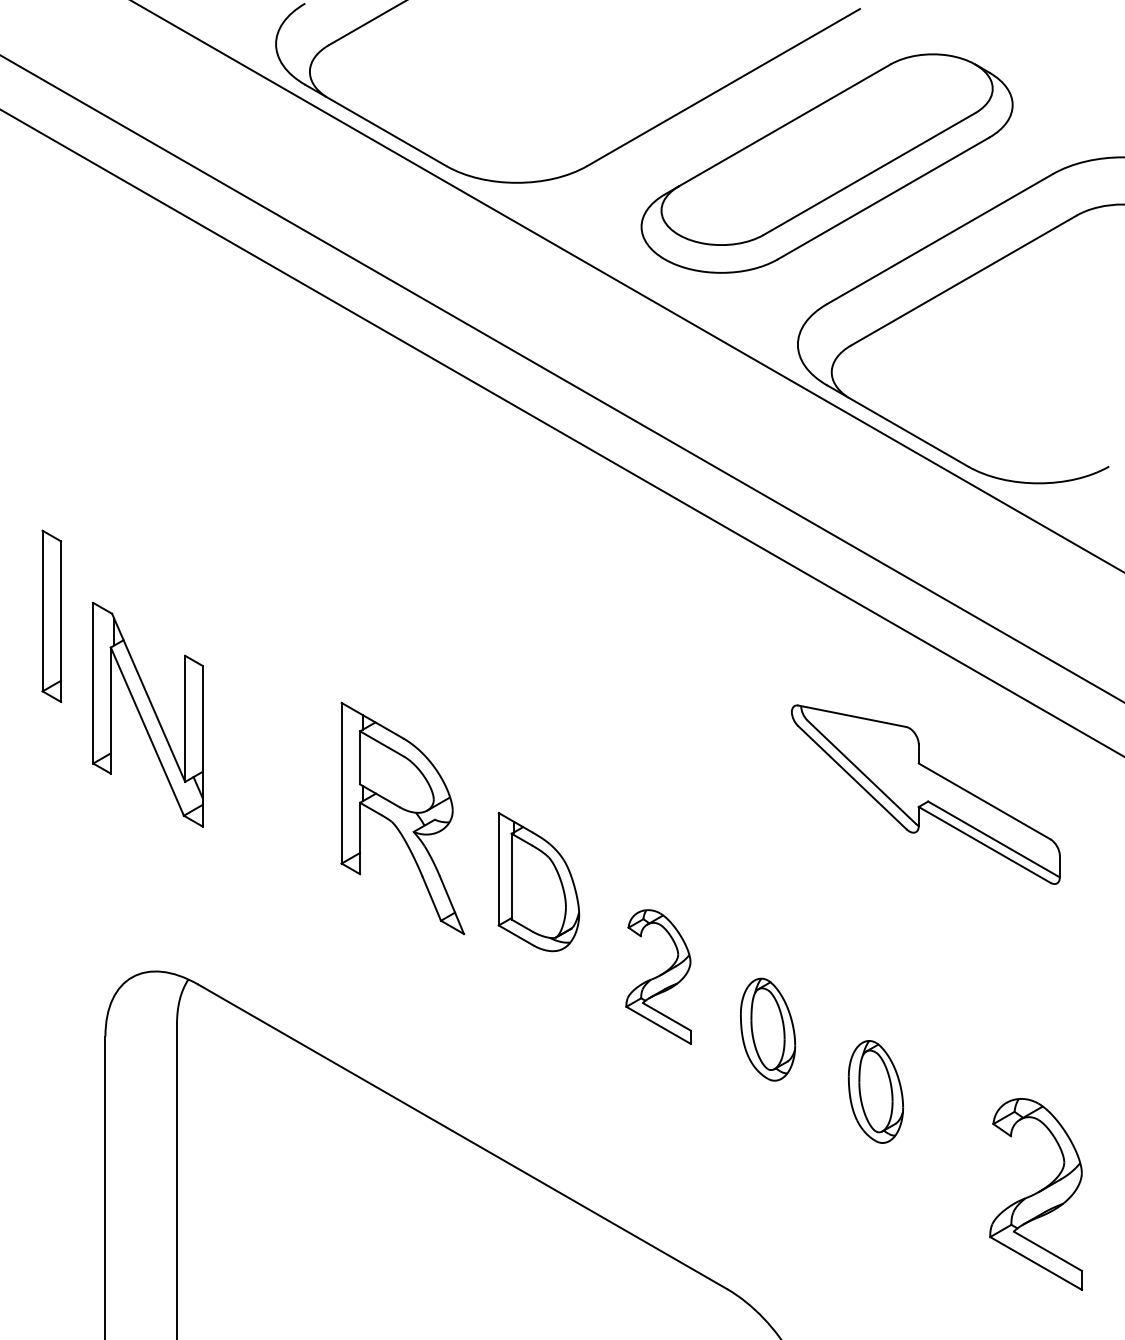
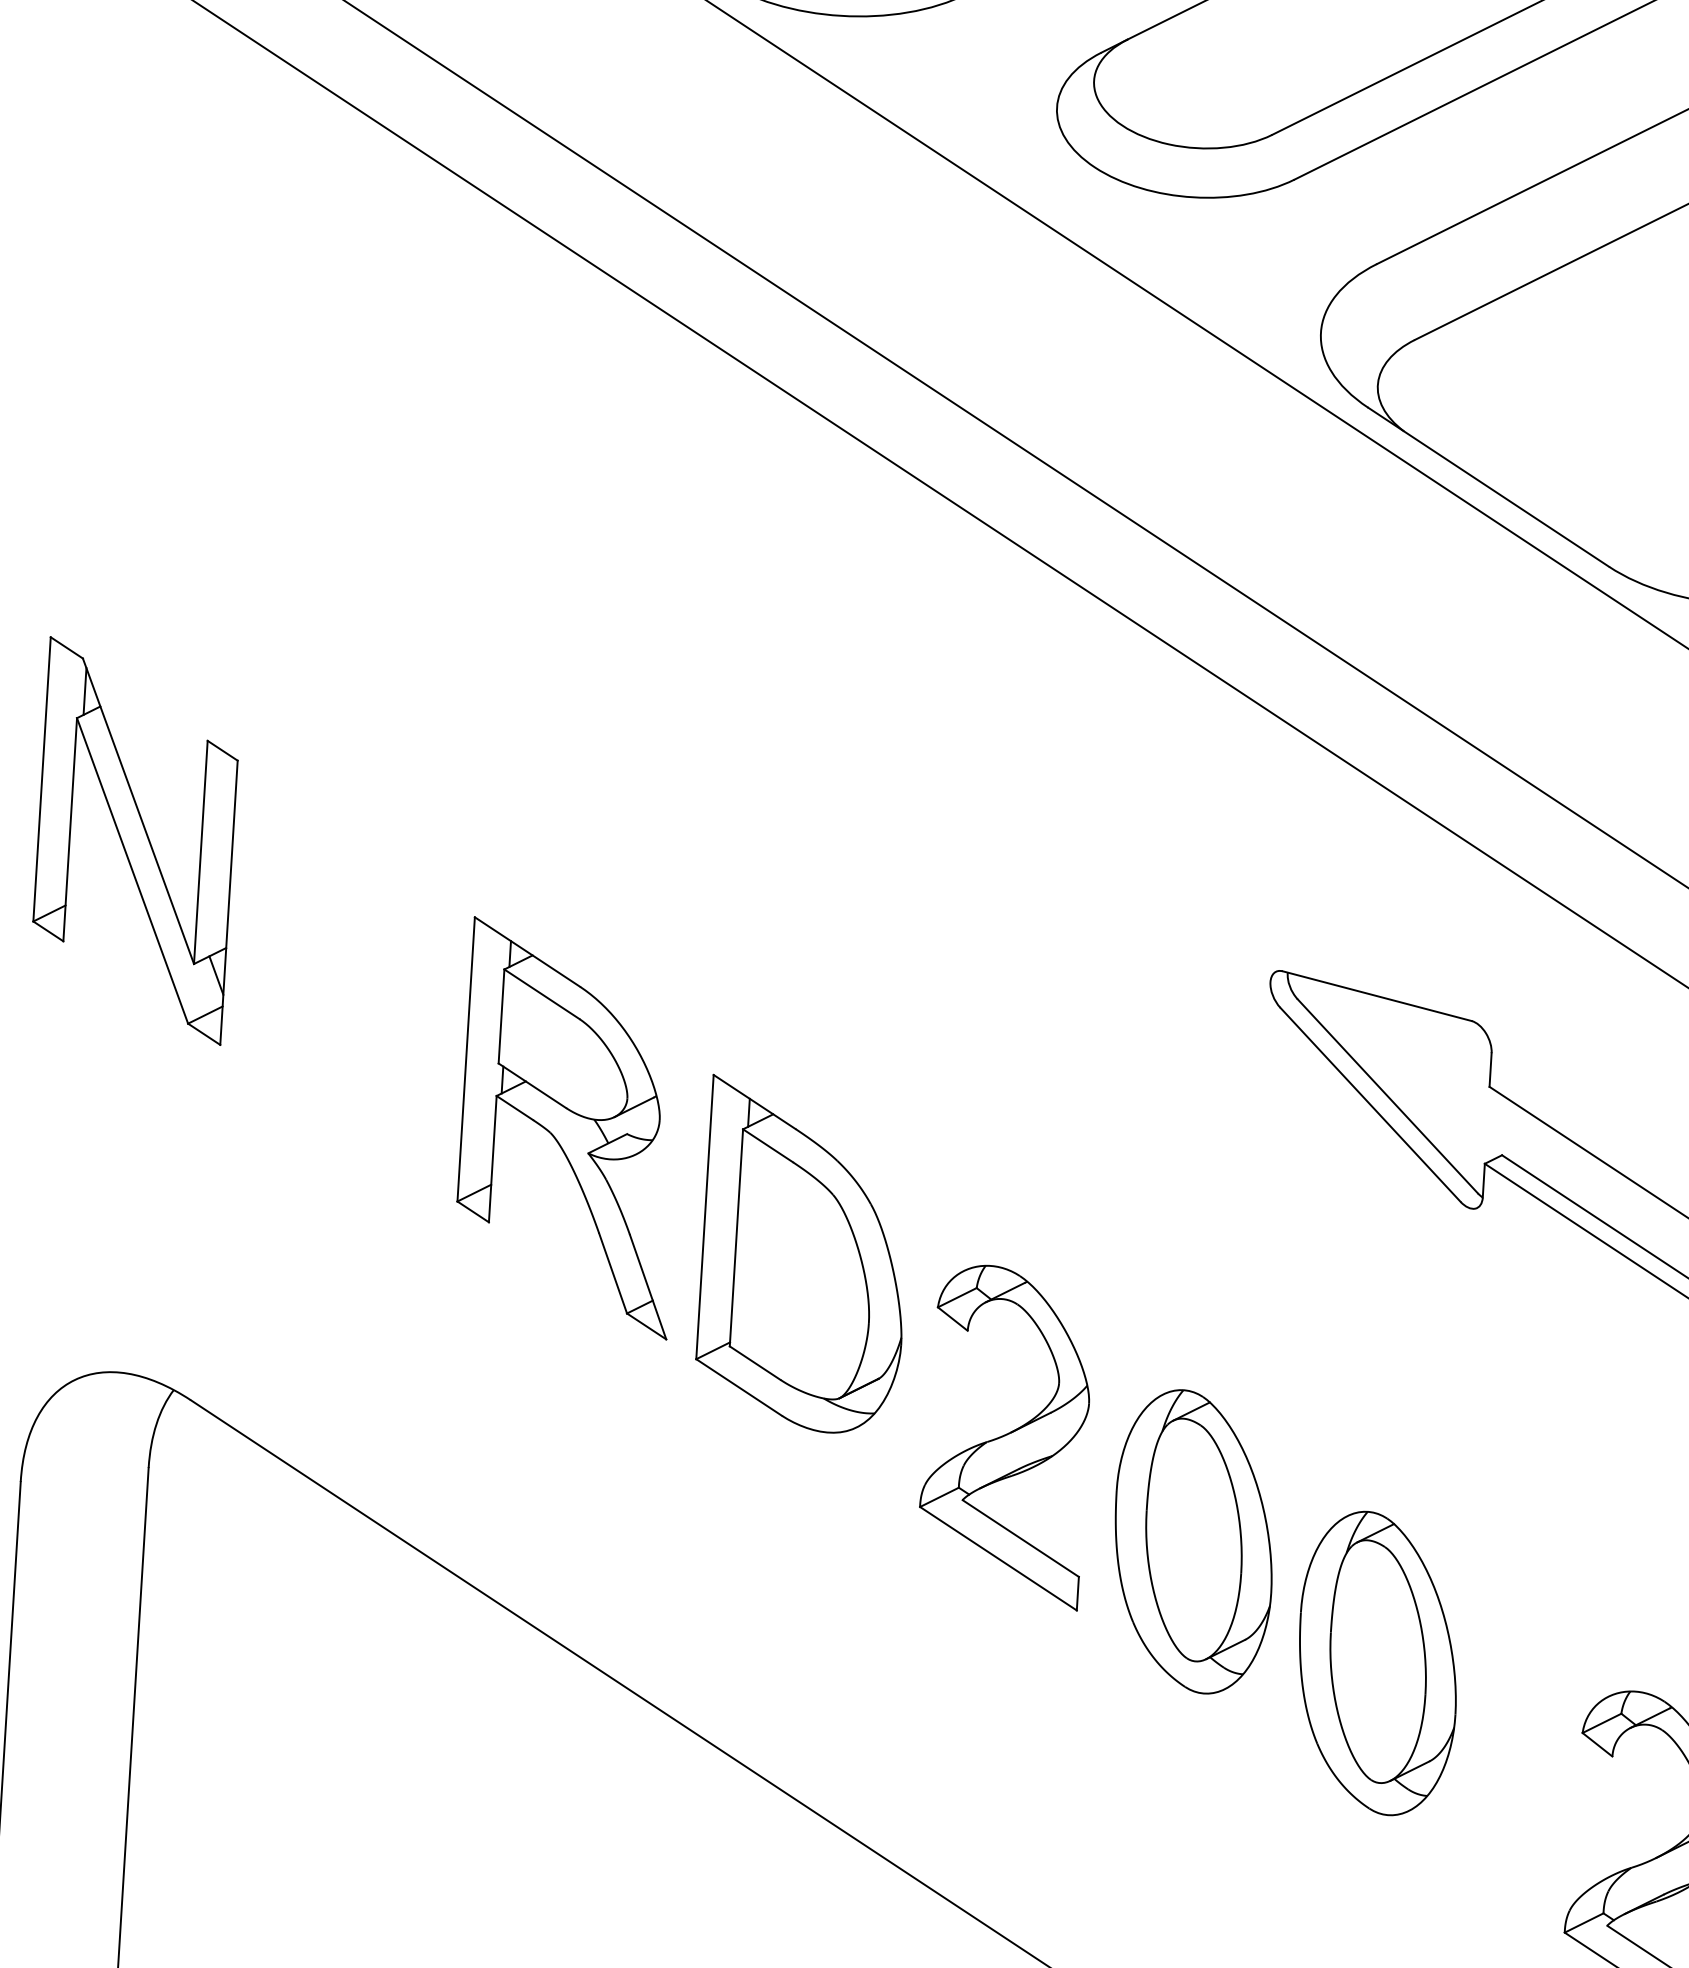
part: (147, 714) -> (134, 840), moved
part: (538, 881) -> (803, 1254), size x1.43
part: (658, 976) -> (1005, 1435), size x1.43
part: (767, 1029) -> (1193, 1541), size x1.67
part: (875, 1091) -> (1377, 1662), size x1.67

